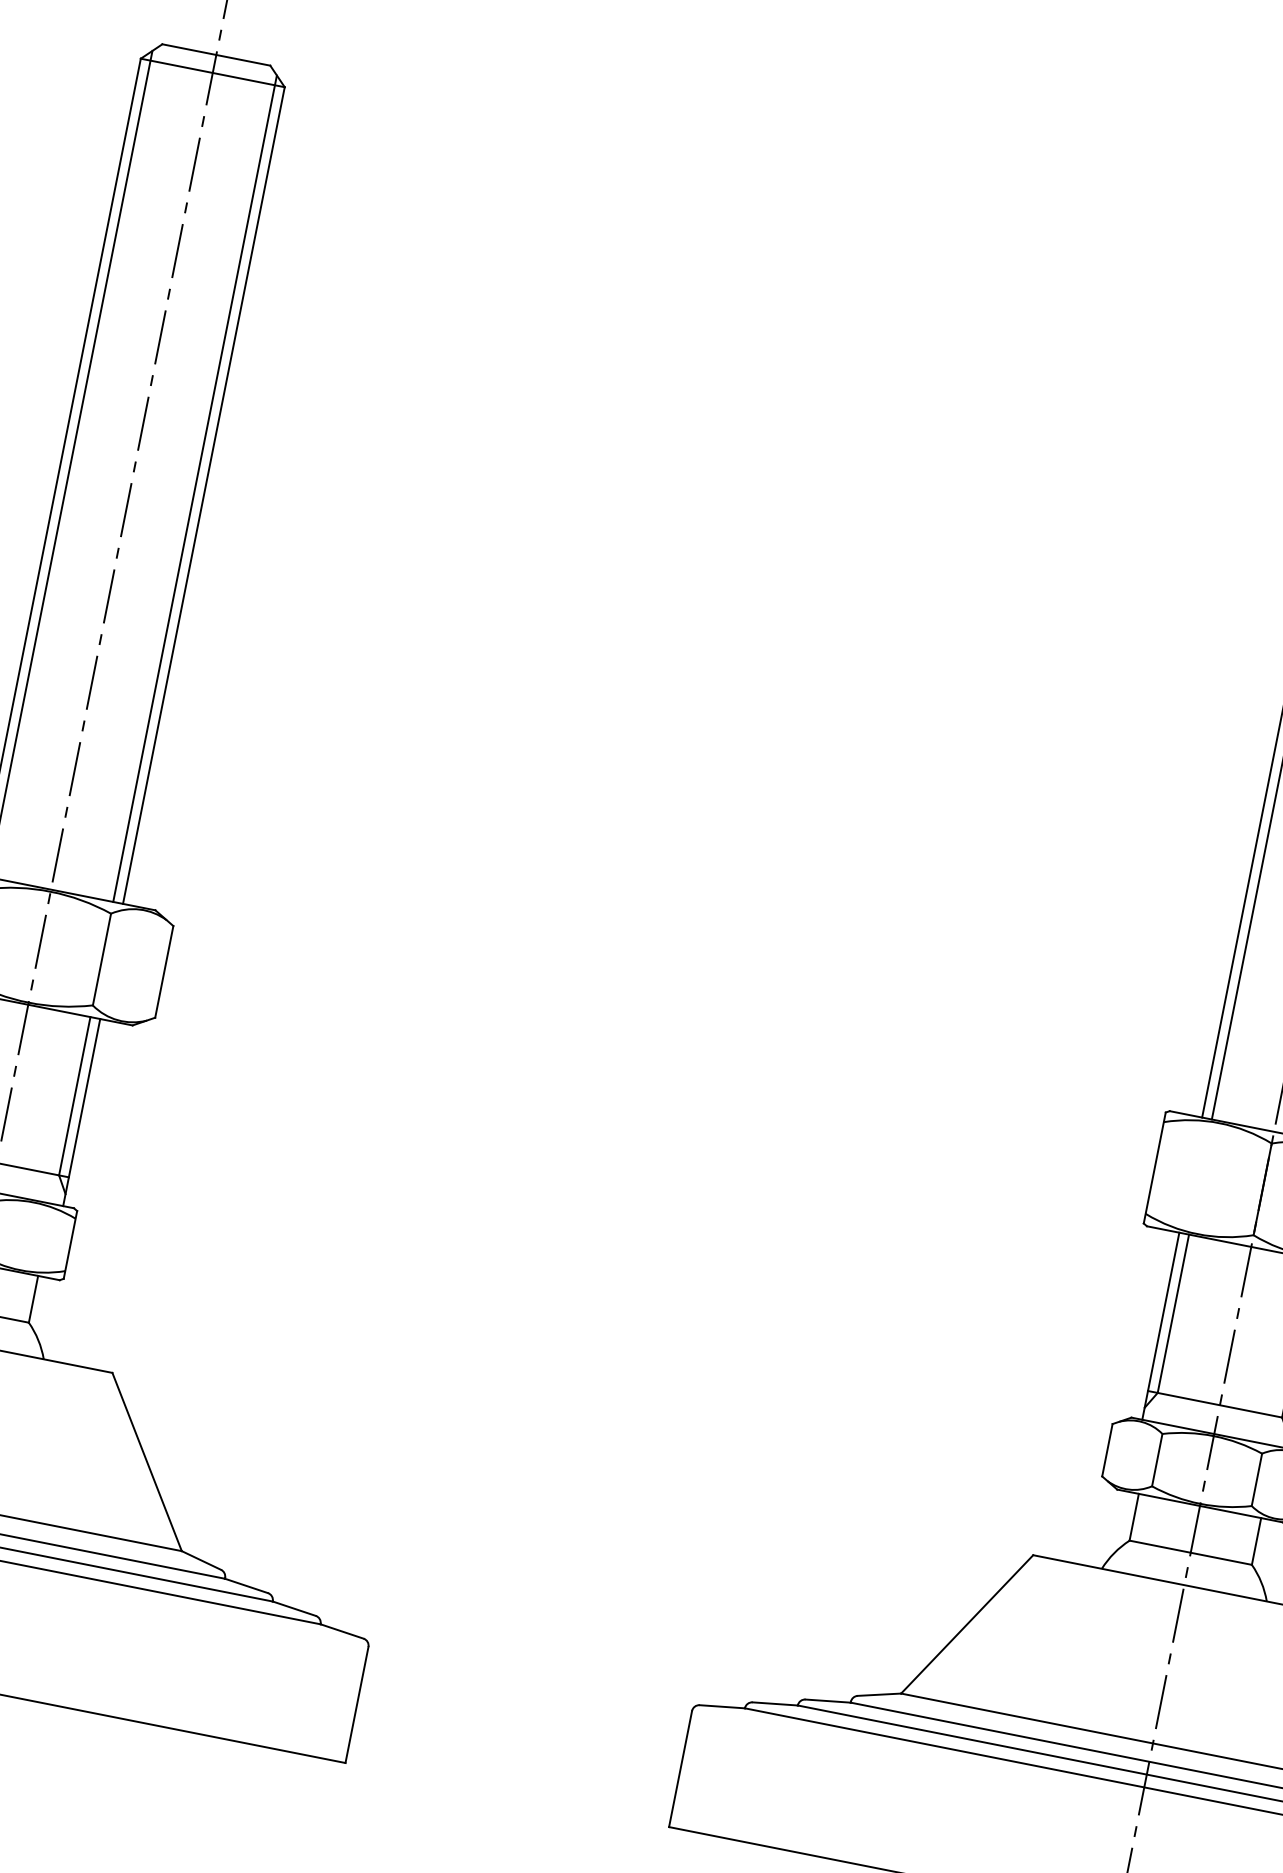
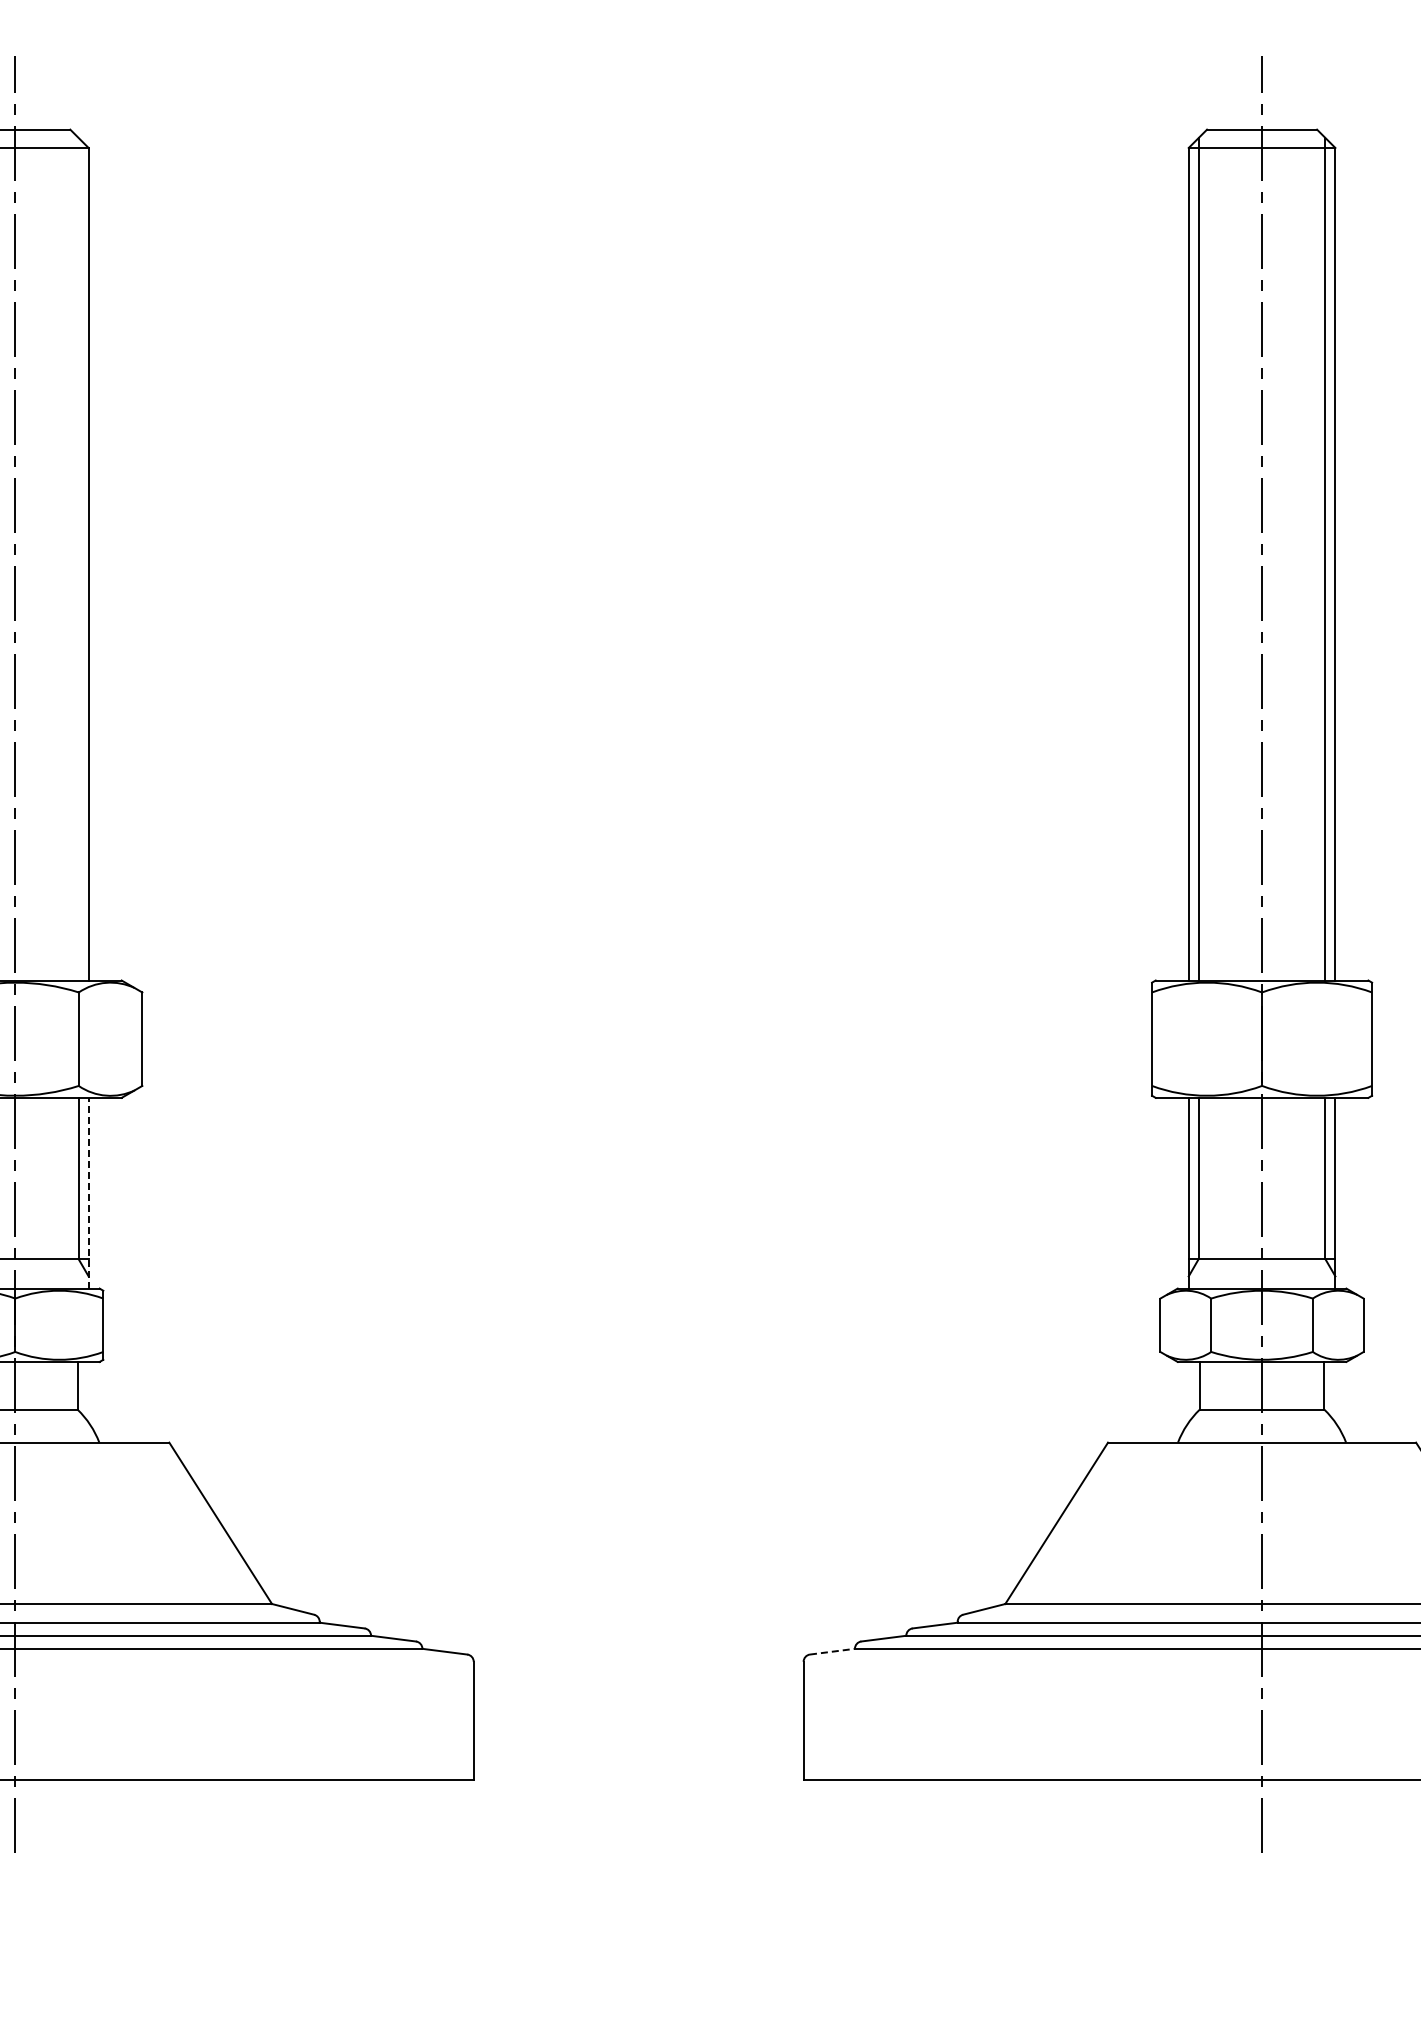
line: (194, 488) -> (78, 559), removed
line: (81, 1111) -> (88, 1192), solid -> dashed
line: (722, 1706) -> (832, 1651), solid -> dashed

